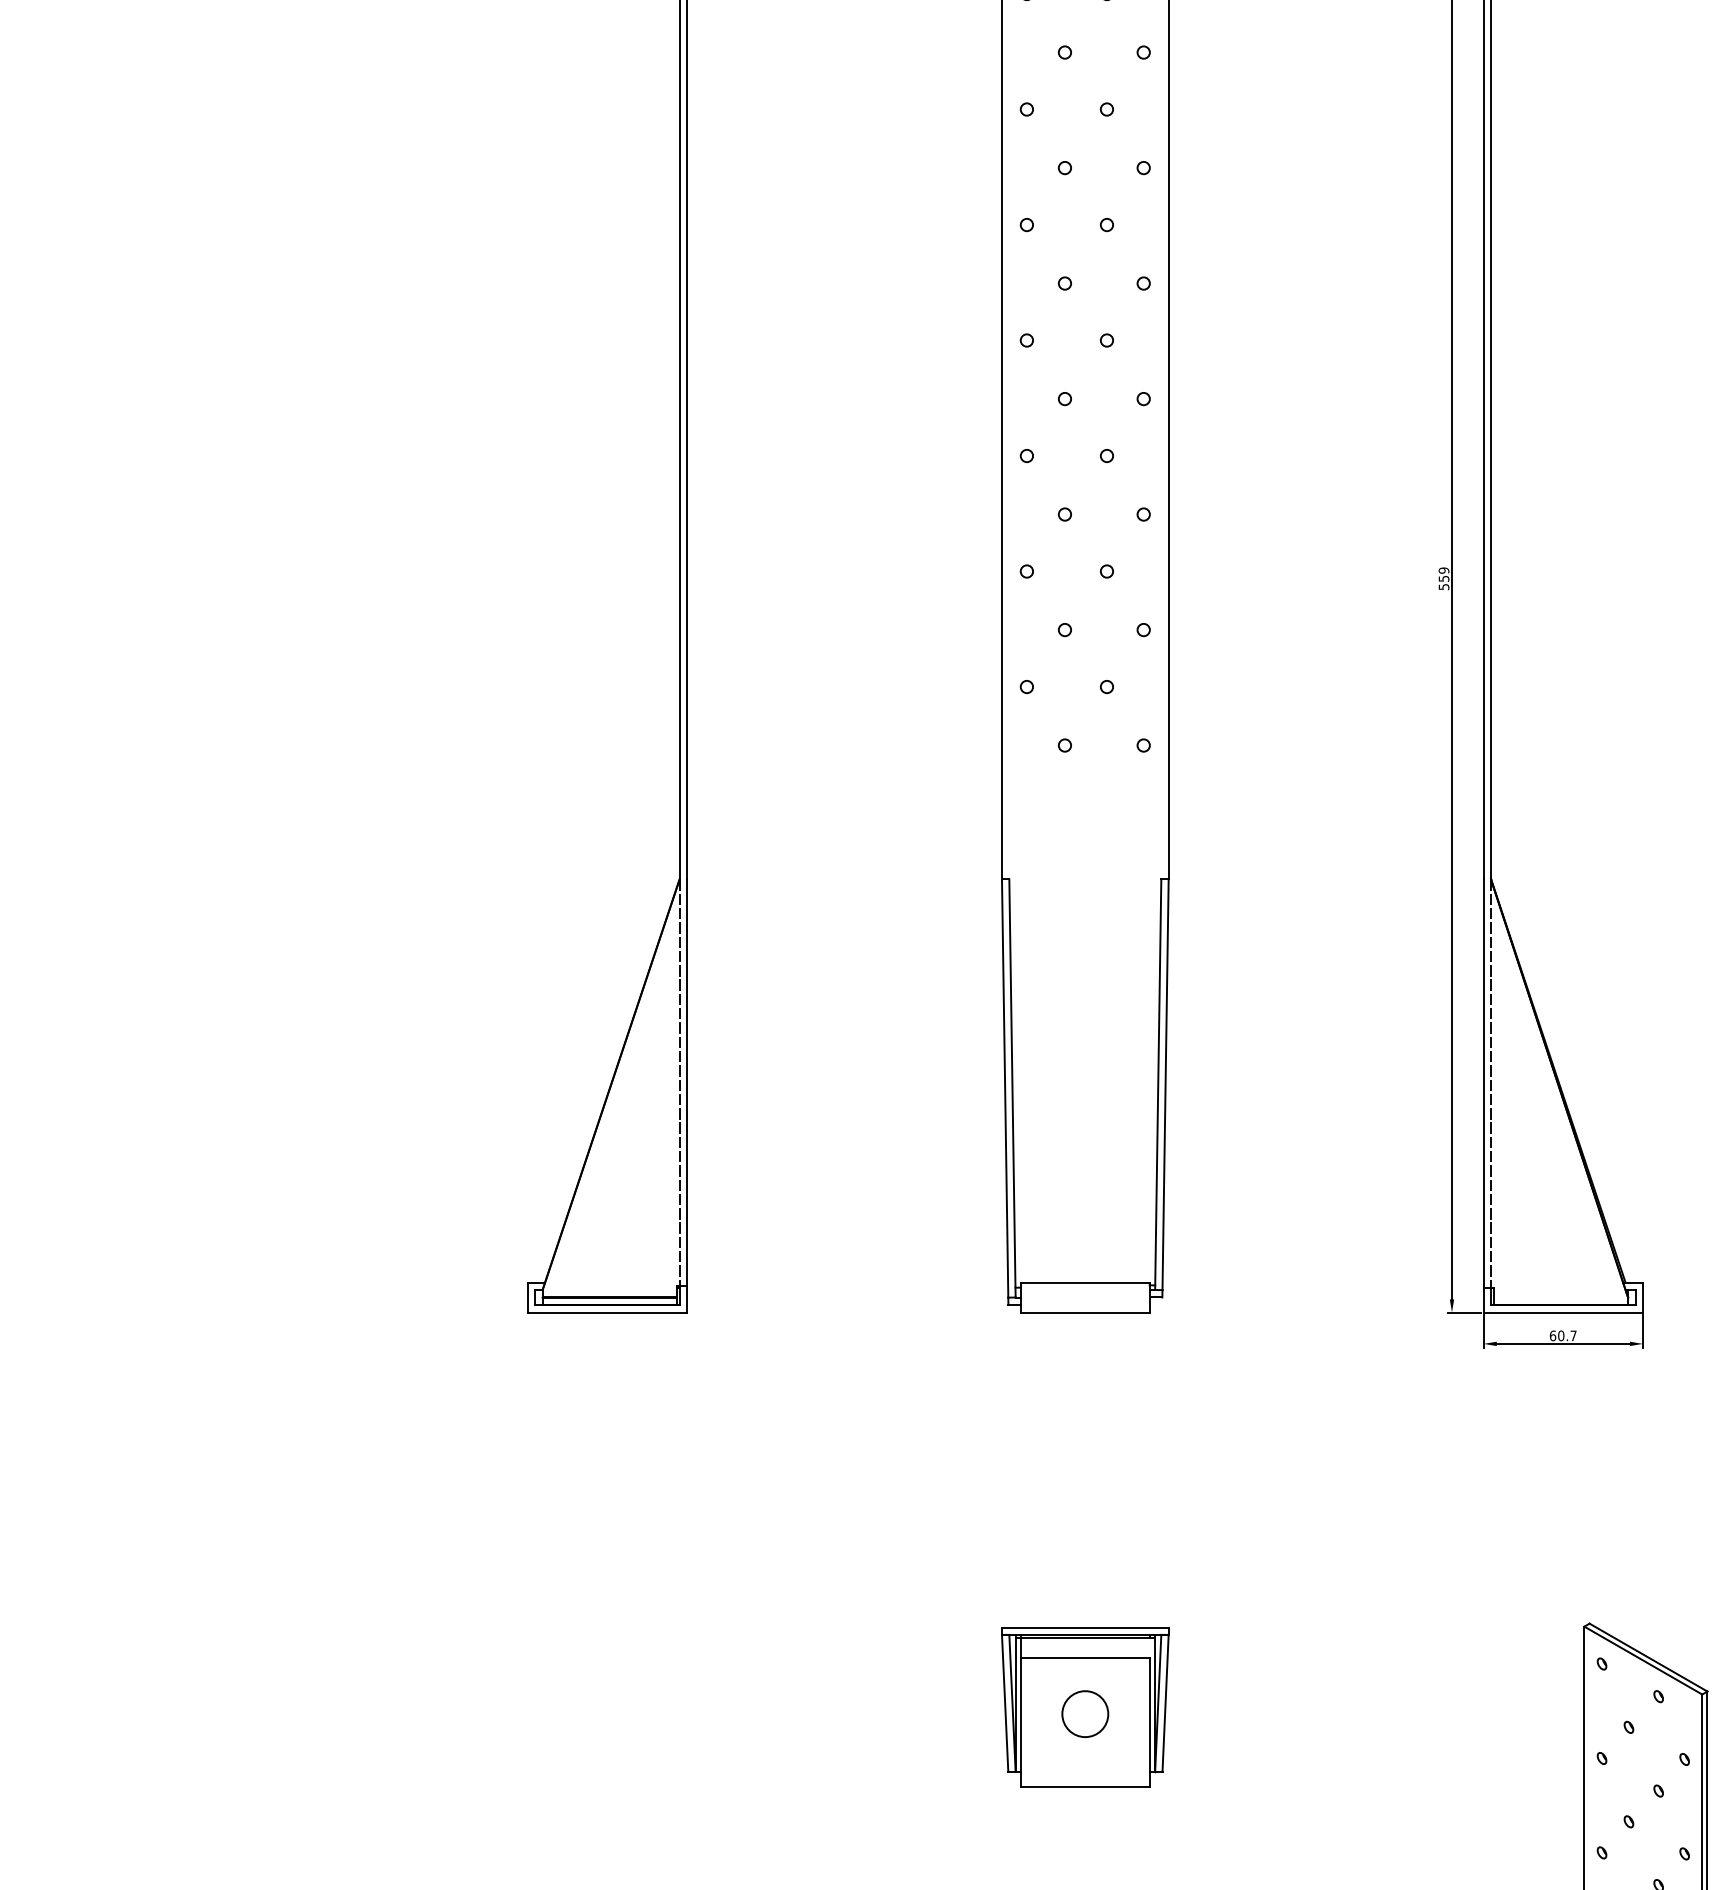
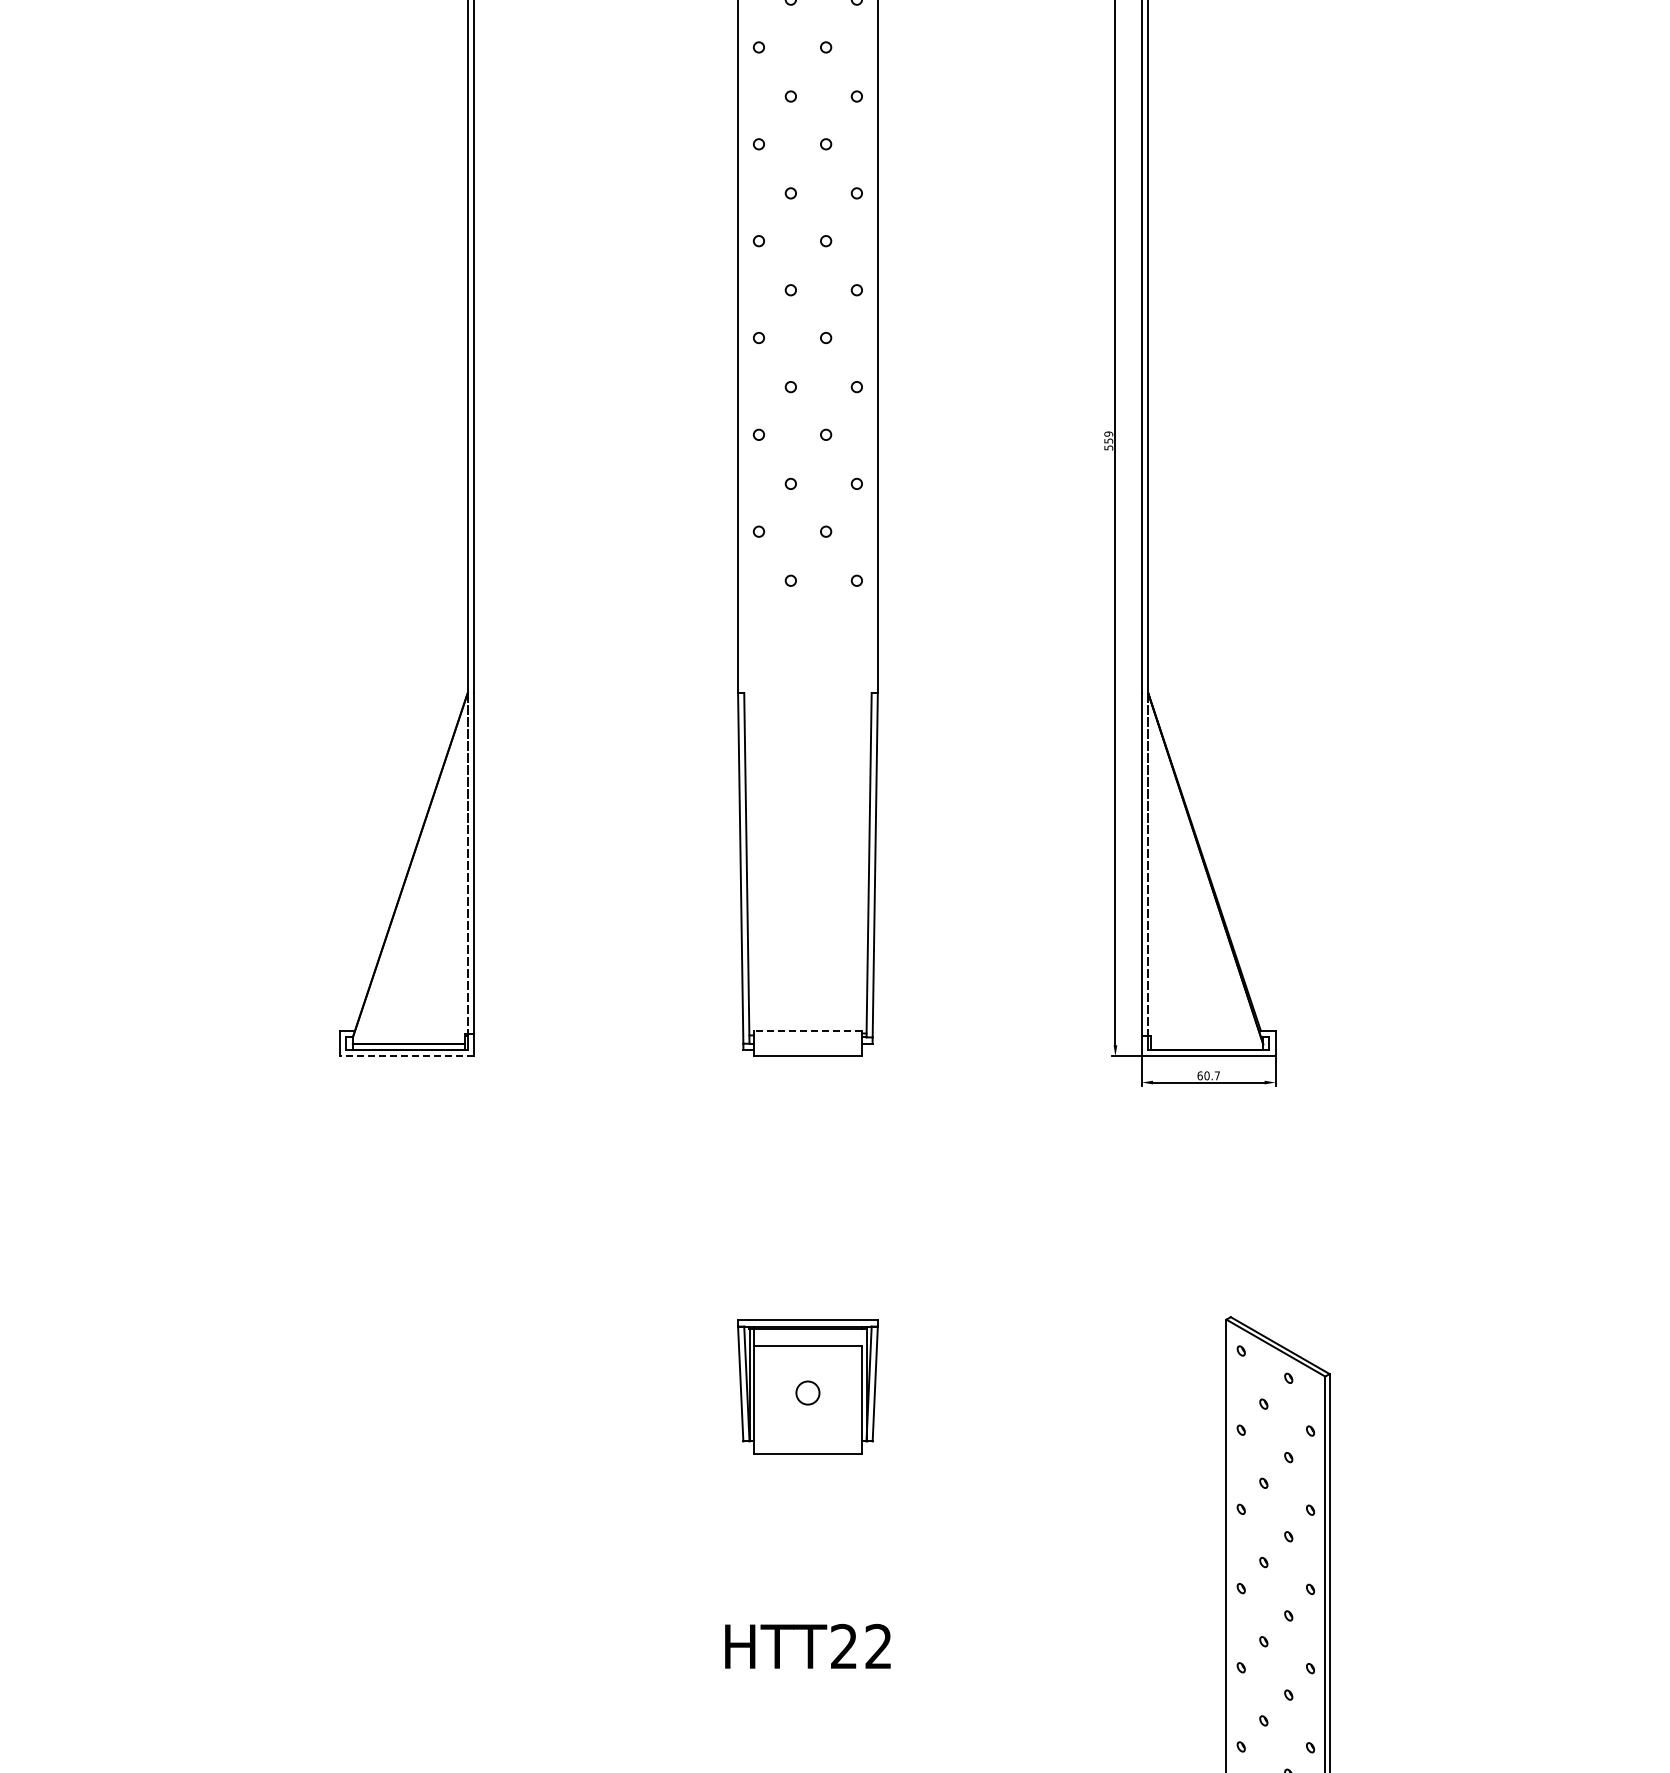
line: (1084, 1283) -> (807, 1031), solid -> dashed
line: (607, 1312) -> (407, 1056), solid -> dashed
circle: (1084, 1713) -> (807, 1392), size x0.6

